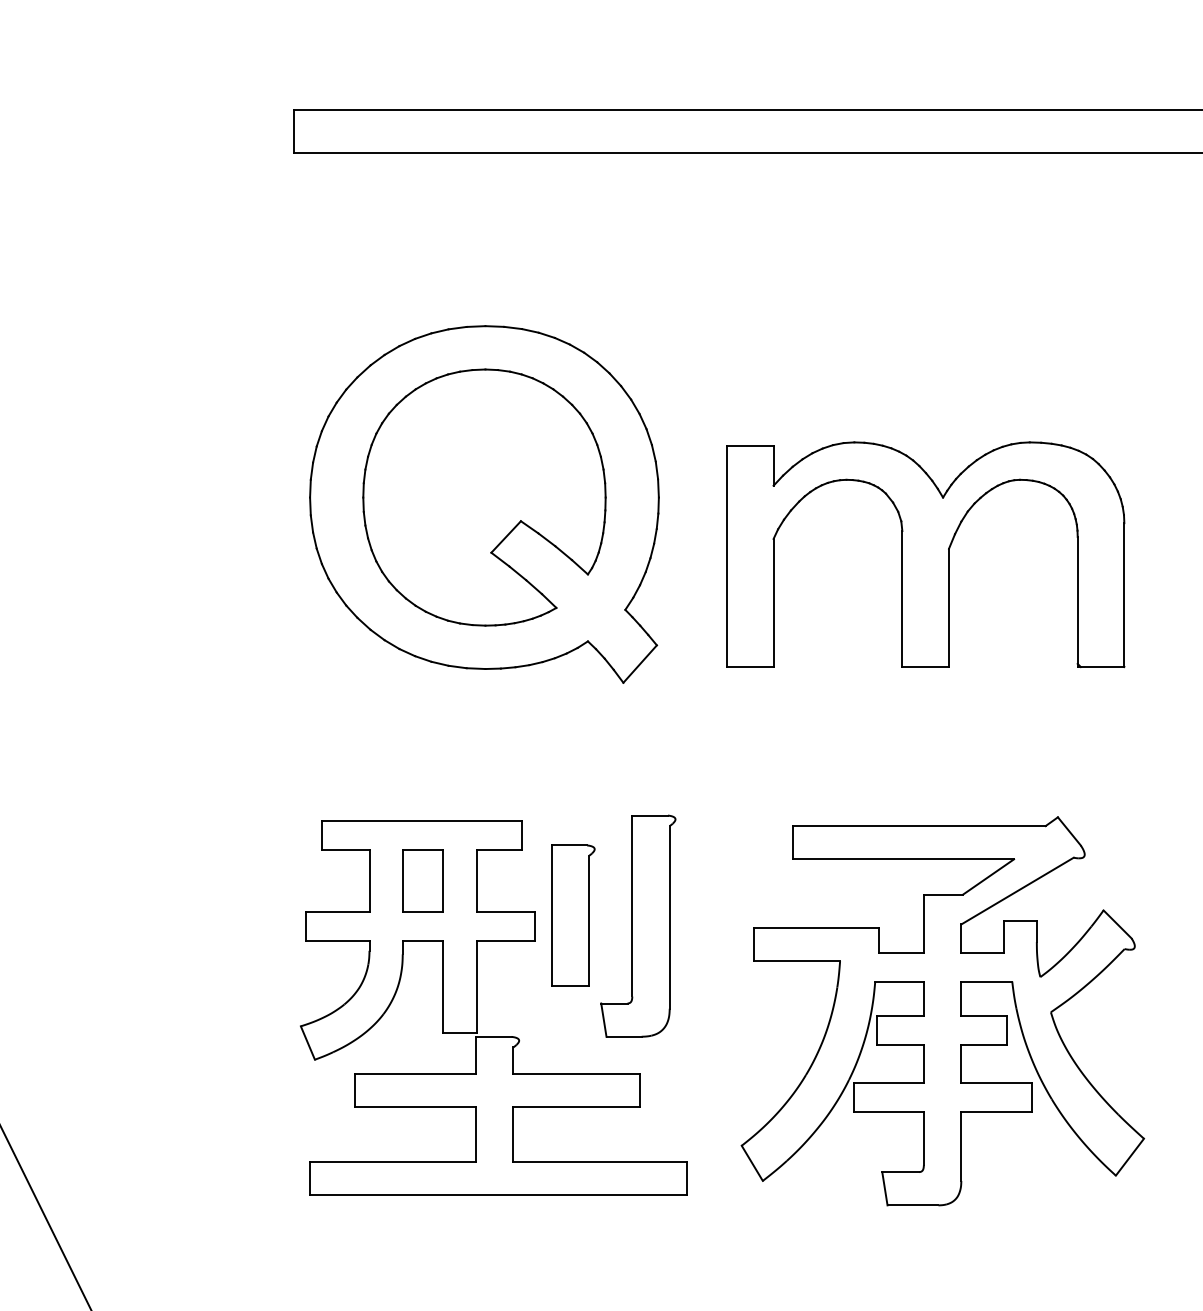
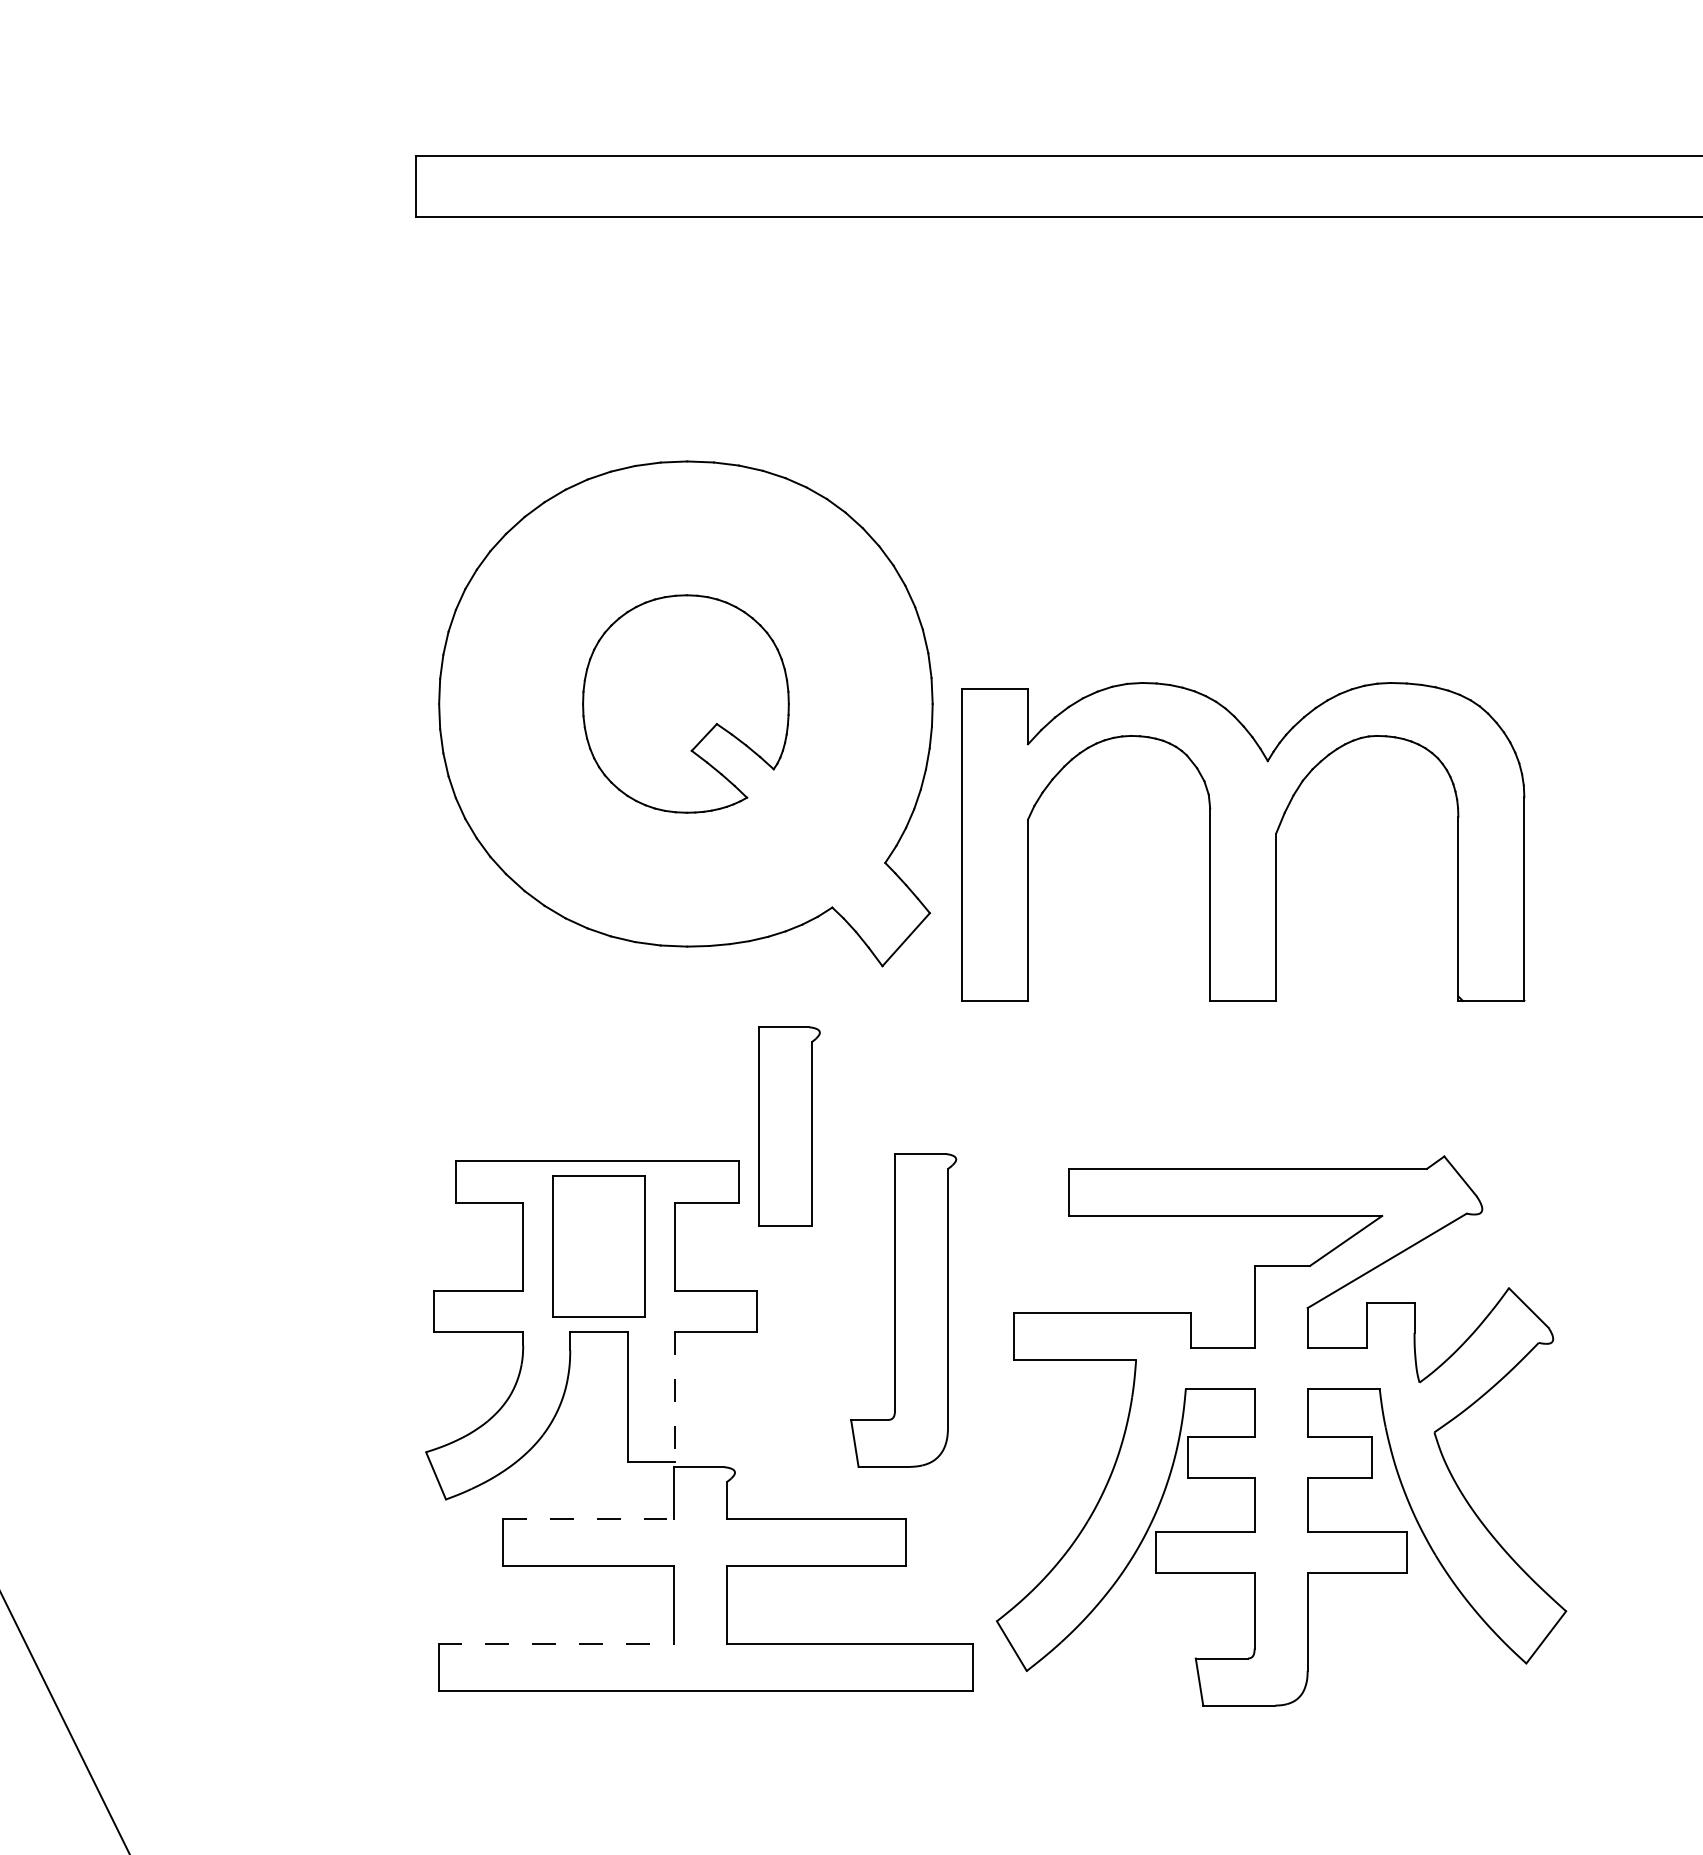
part: (484, 497) -> (685, 703), size x0.6
part: (925, 554) -> (1243, 841), moved
part: (422, 880) -> (598, 1246), size x1.6
part: (573, 915) -> (789, 1126), moved
line: (476, 987) -> (674, 1397), solid -> dashed
part: (942, 1010) -> (1281, 1430), moved
line: (416, 1073) -> (589, 1519), solid -> dashed
line: (393, 1161) -> (556, 1643), solid -> dashed

